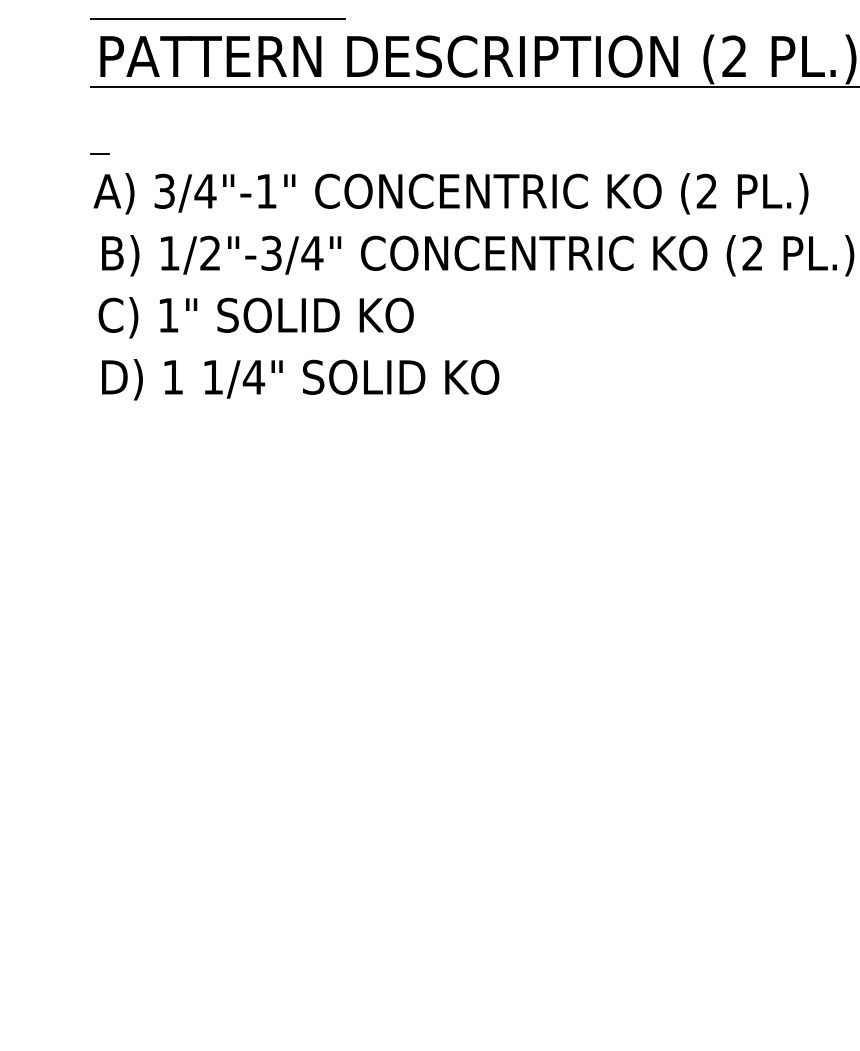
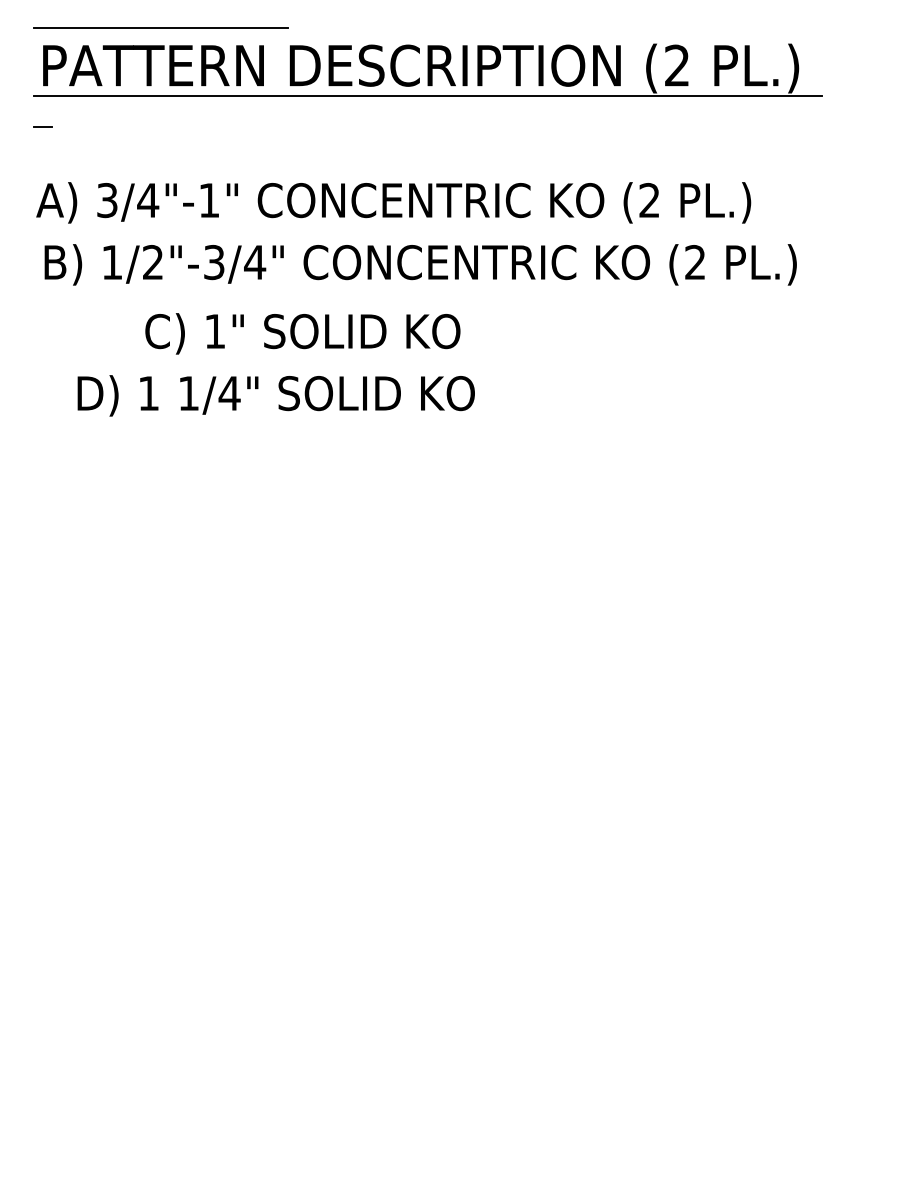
line: (99, 153) -> (42, 126), moved
text: (255, 317) -> (302, 333), moved
text: (299, 379) -> (275, 395), moved

